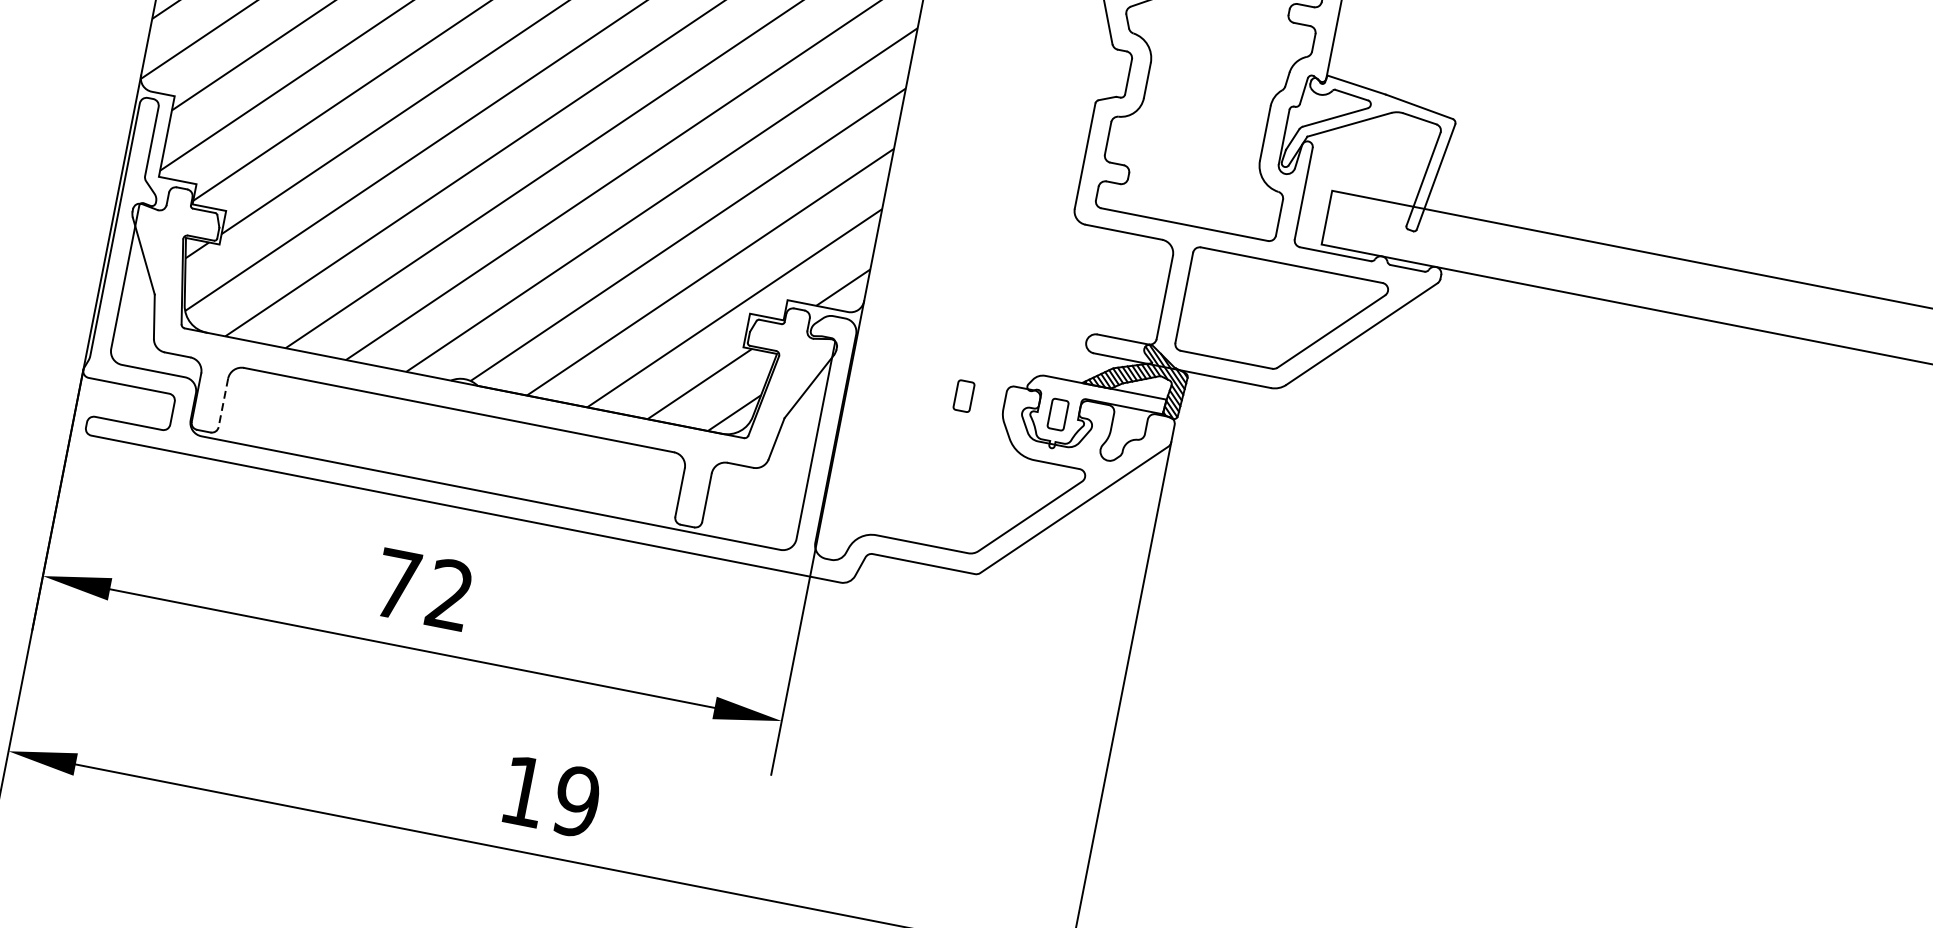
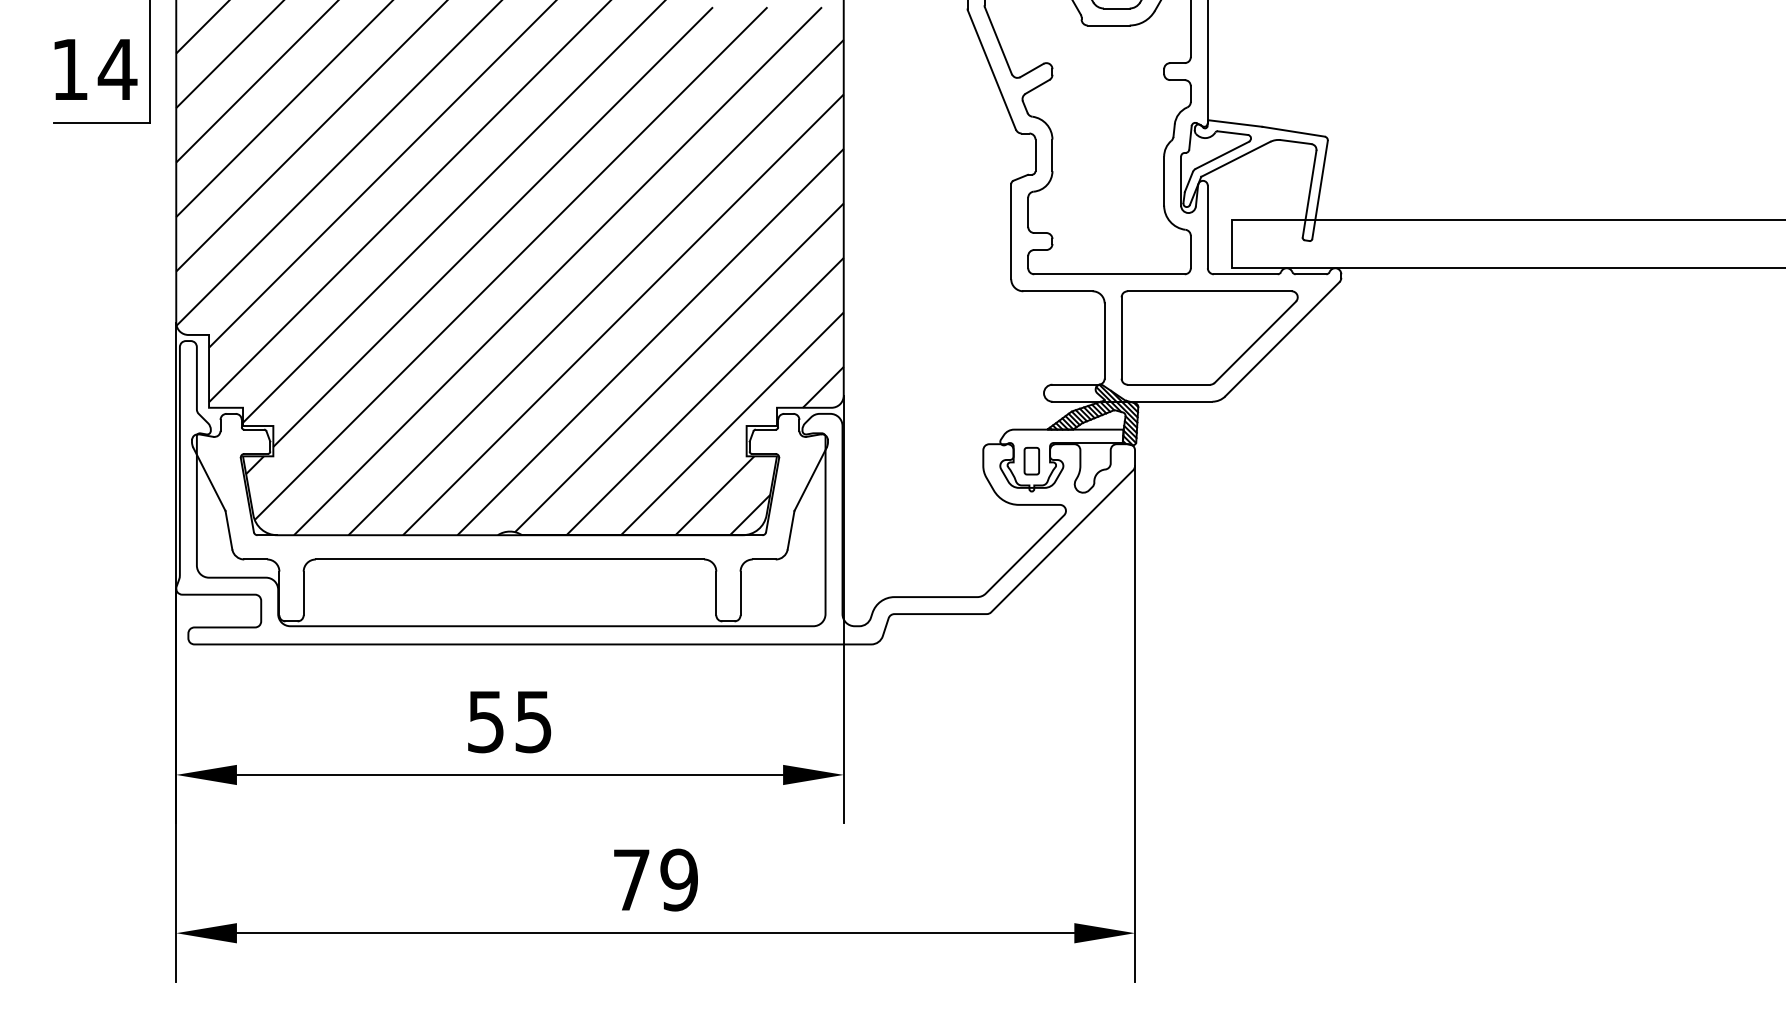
part: (963, 396) -> (946, 461), removed
line: (223, 402) -> (303, 593), dashed -> solid
text: (423, 589) -> (509, 721), 72 -> 55
text: (524, 790) -> (631, 879), 19 -> 79

